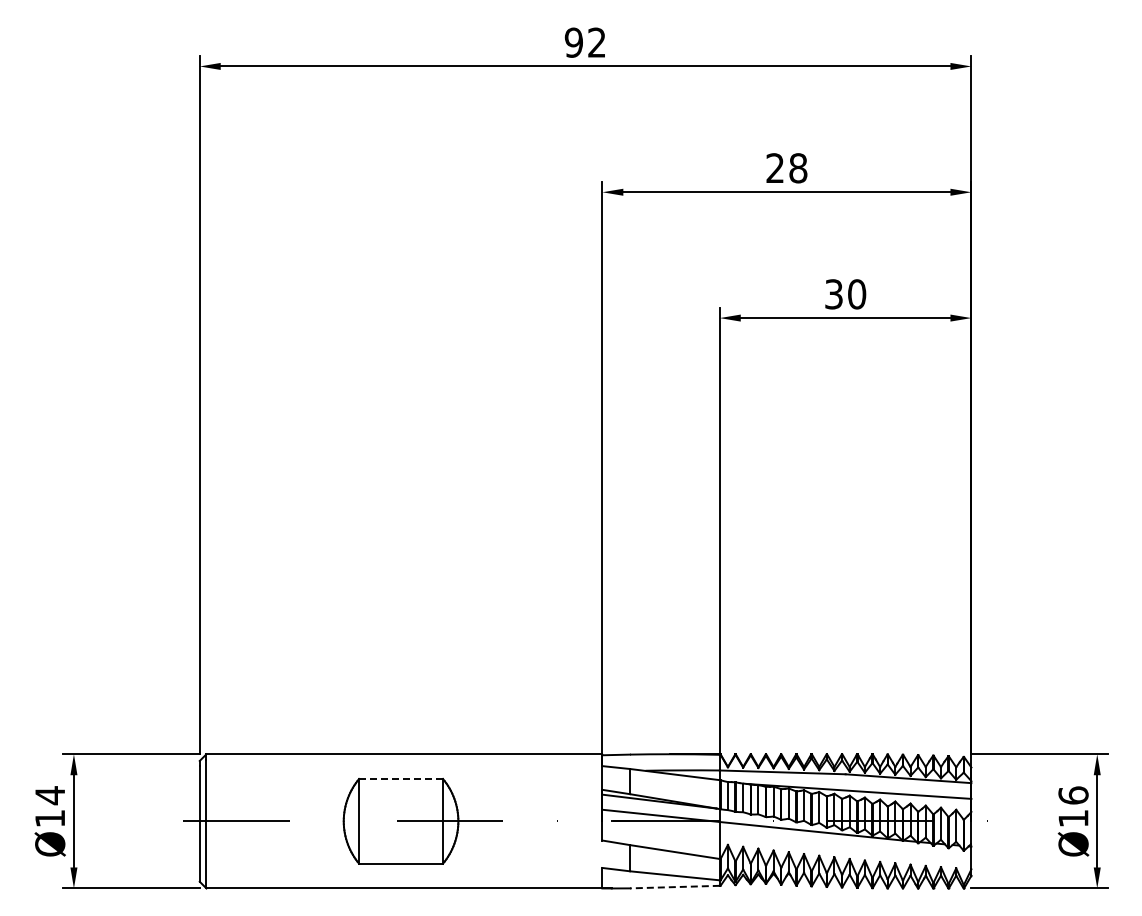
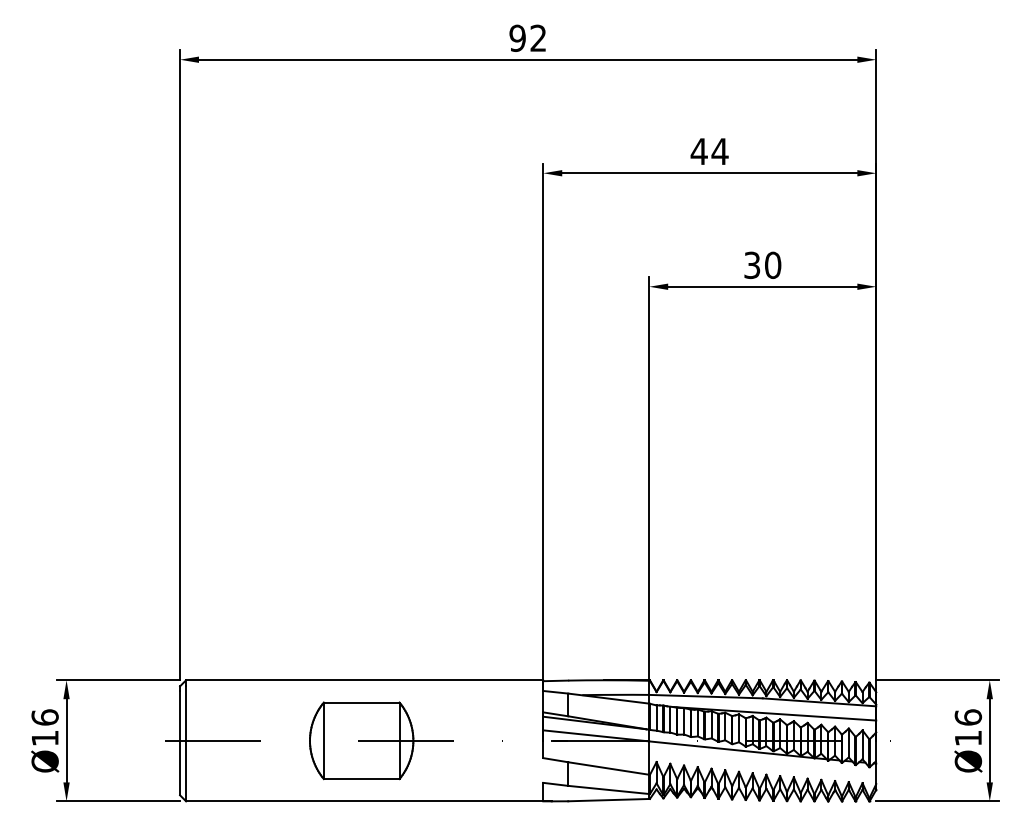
text: (786, 168) -> (709, 151), 28 -> 44
line: (401, 778) -> (362, 702), dashed -> solid
text: (50, 795) -> (45, 717), Ø14 -> Ø16
line: (674, 887) -> (608, 800), dashed -> solid

